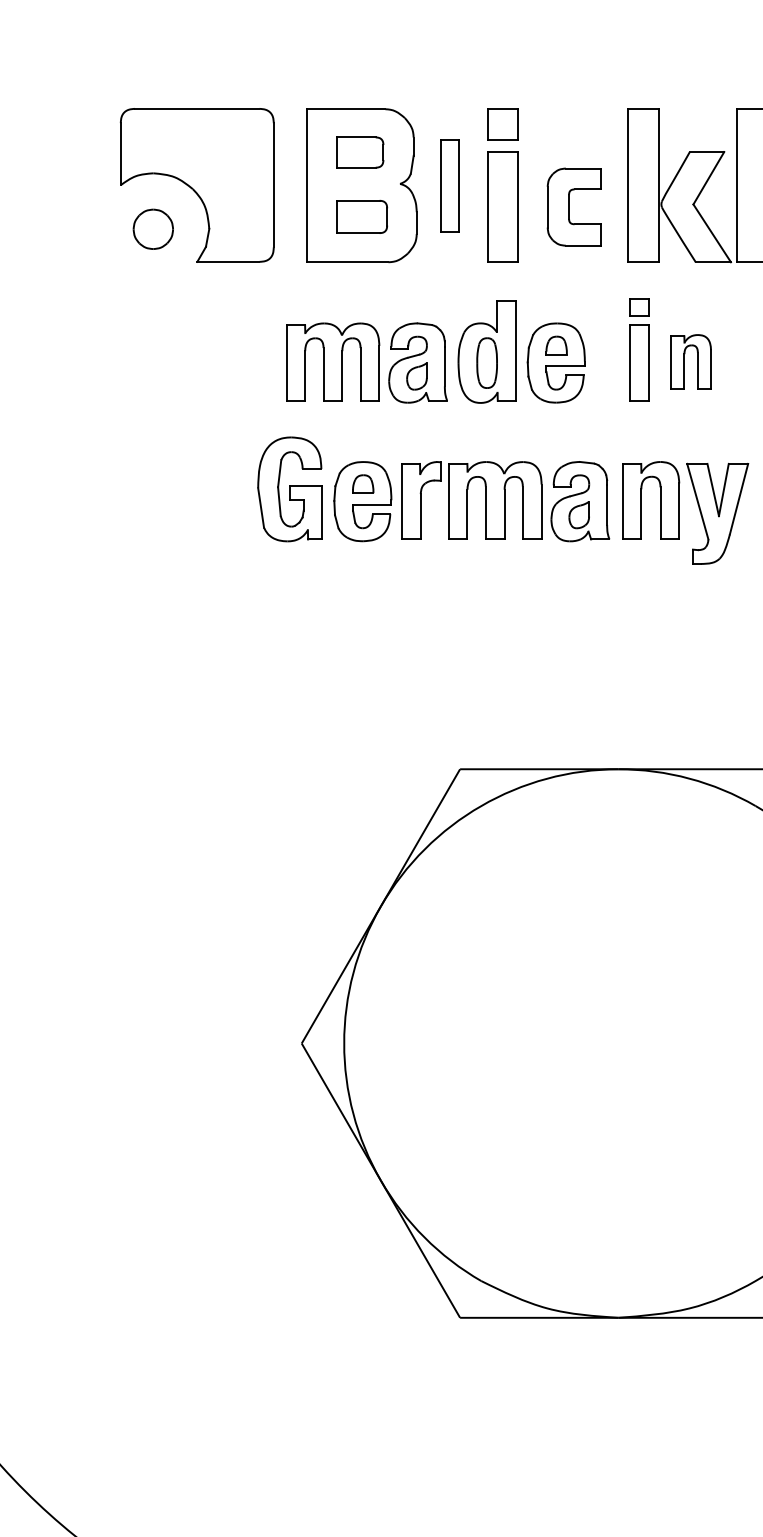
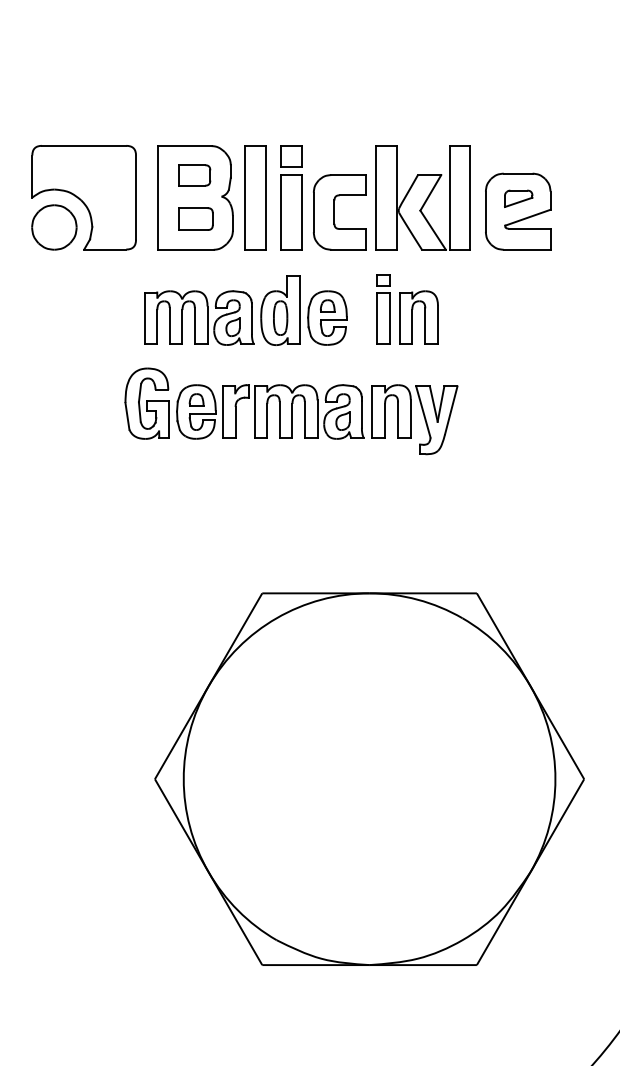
part: (450, 185) -> (255, 197), size x1.67
part: (574, 207) -> (339, 212), size x1.43
part: (153, 229) -> (54, 227), size x1.67
part: (690, 362) -> (418, 317), size x1.43

